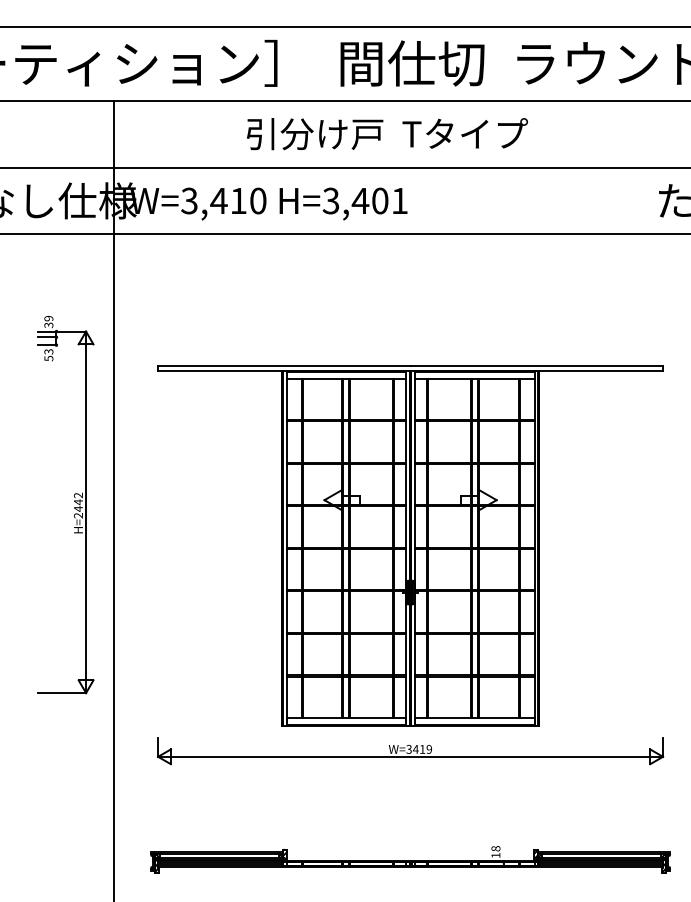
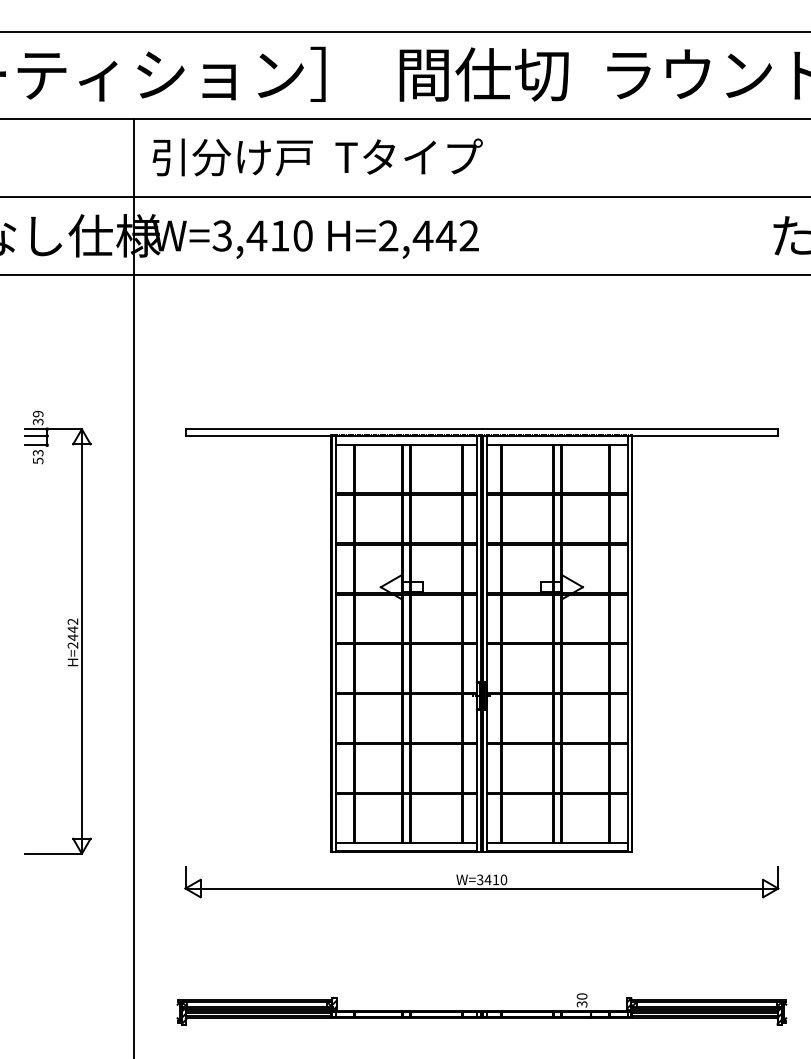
text: (387, 134) -> (317, 157), moved
text: (365, 200) -> (428, 235), H=3,401 -> H=2,442
part: (73, 501) -> (67, 628), moved
text: (428, 749) -> (503, 879), W=3419 -> W=3410
text: (495, 852) -> (581, 1000), 18 -> 30

